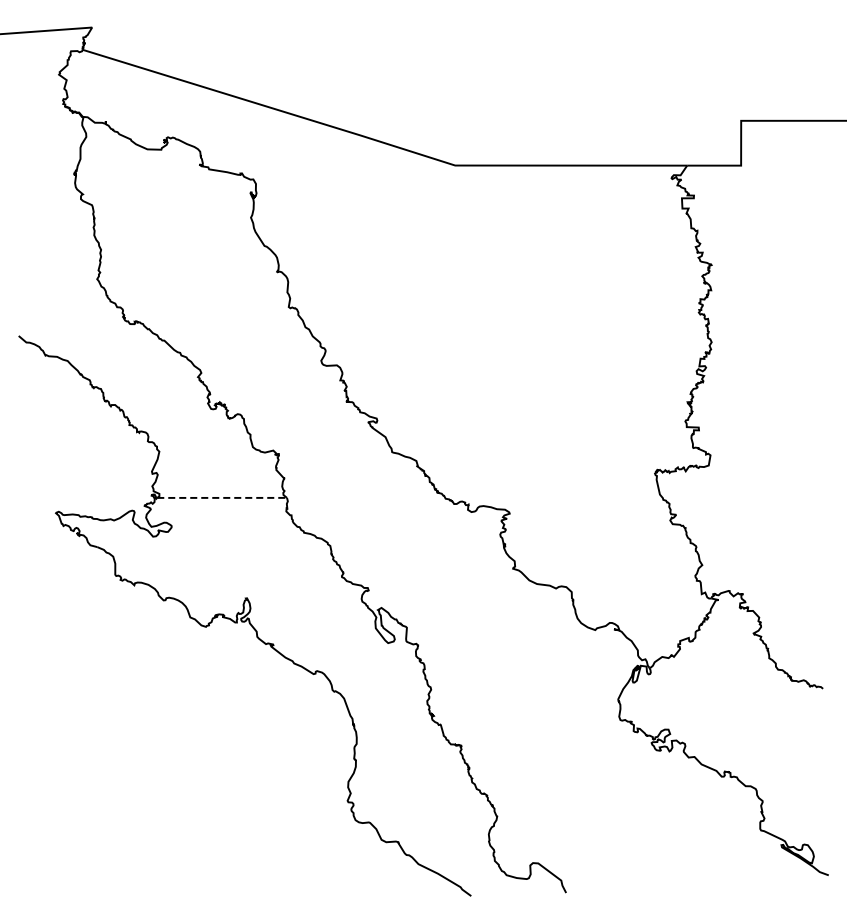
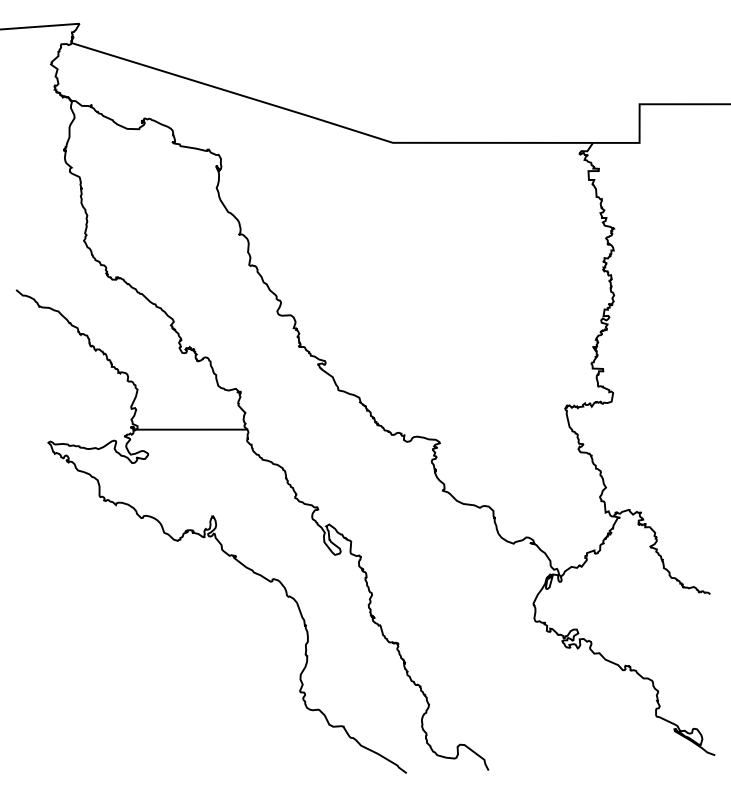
line: (222, 497) -> (192, 429), dashed -> solid

